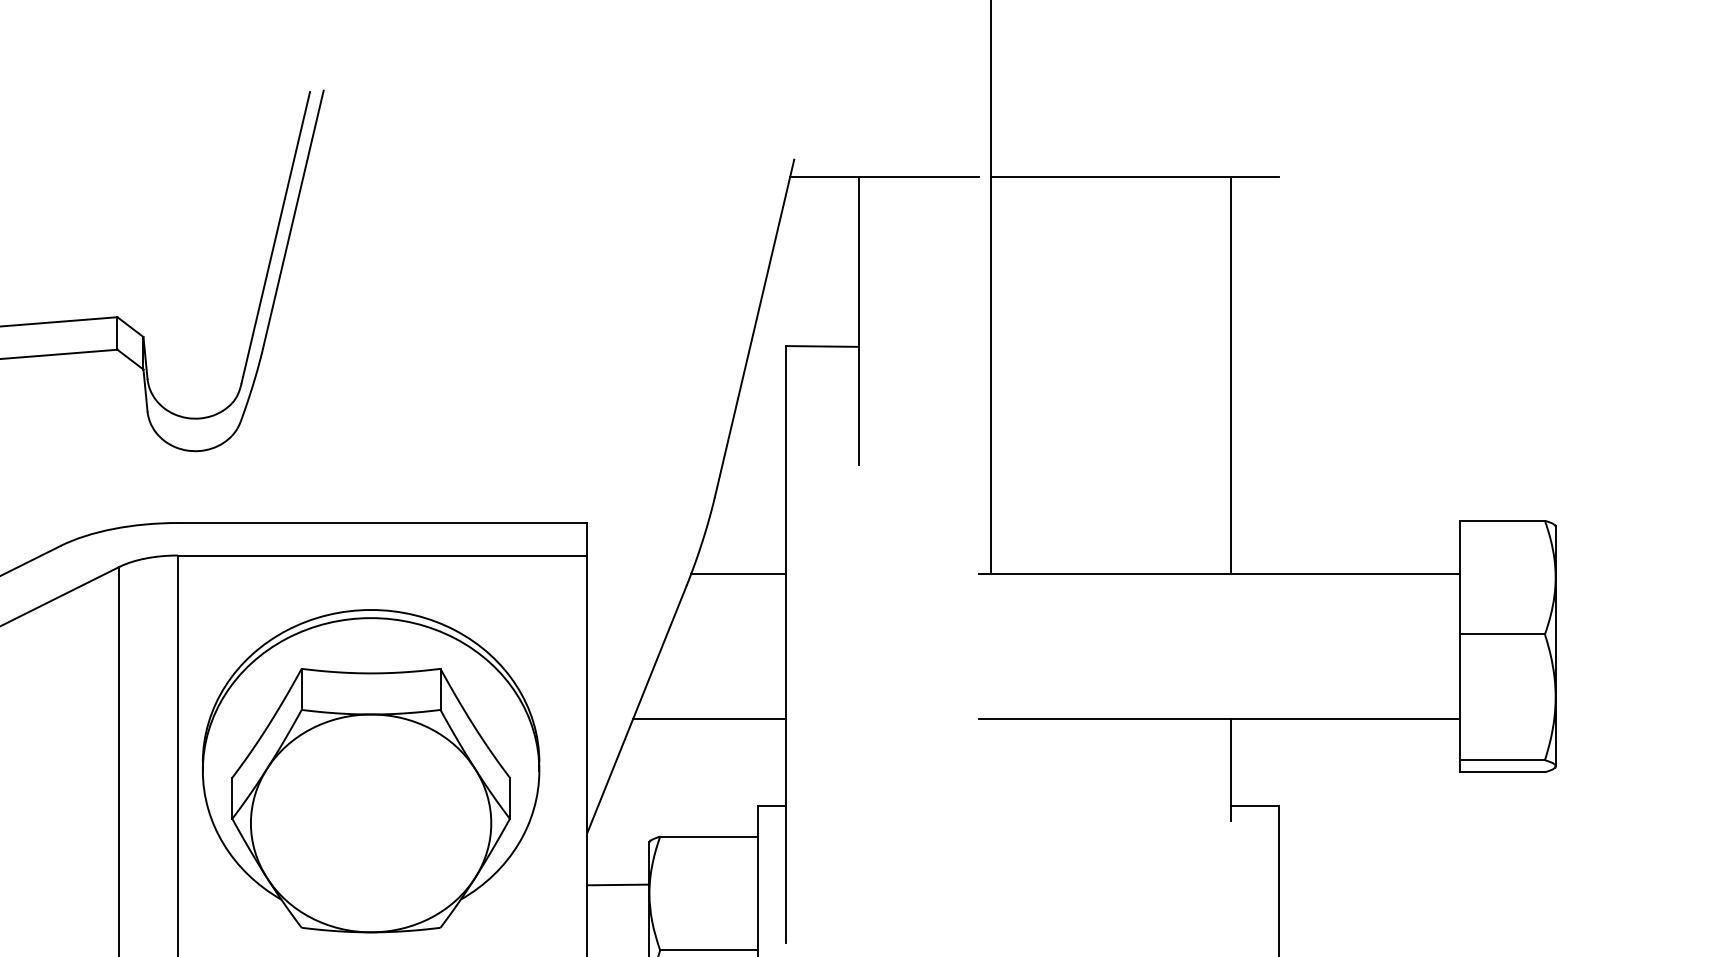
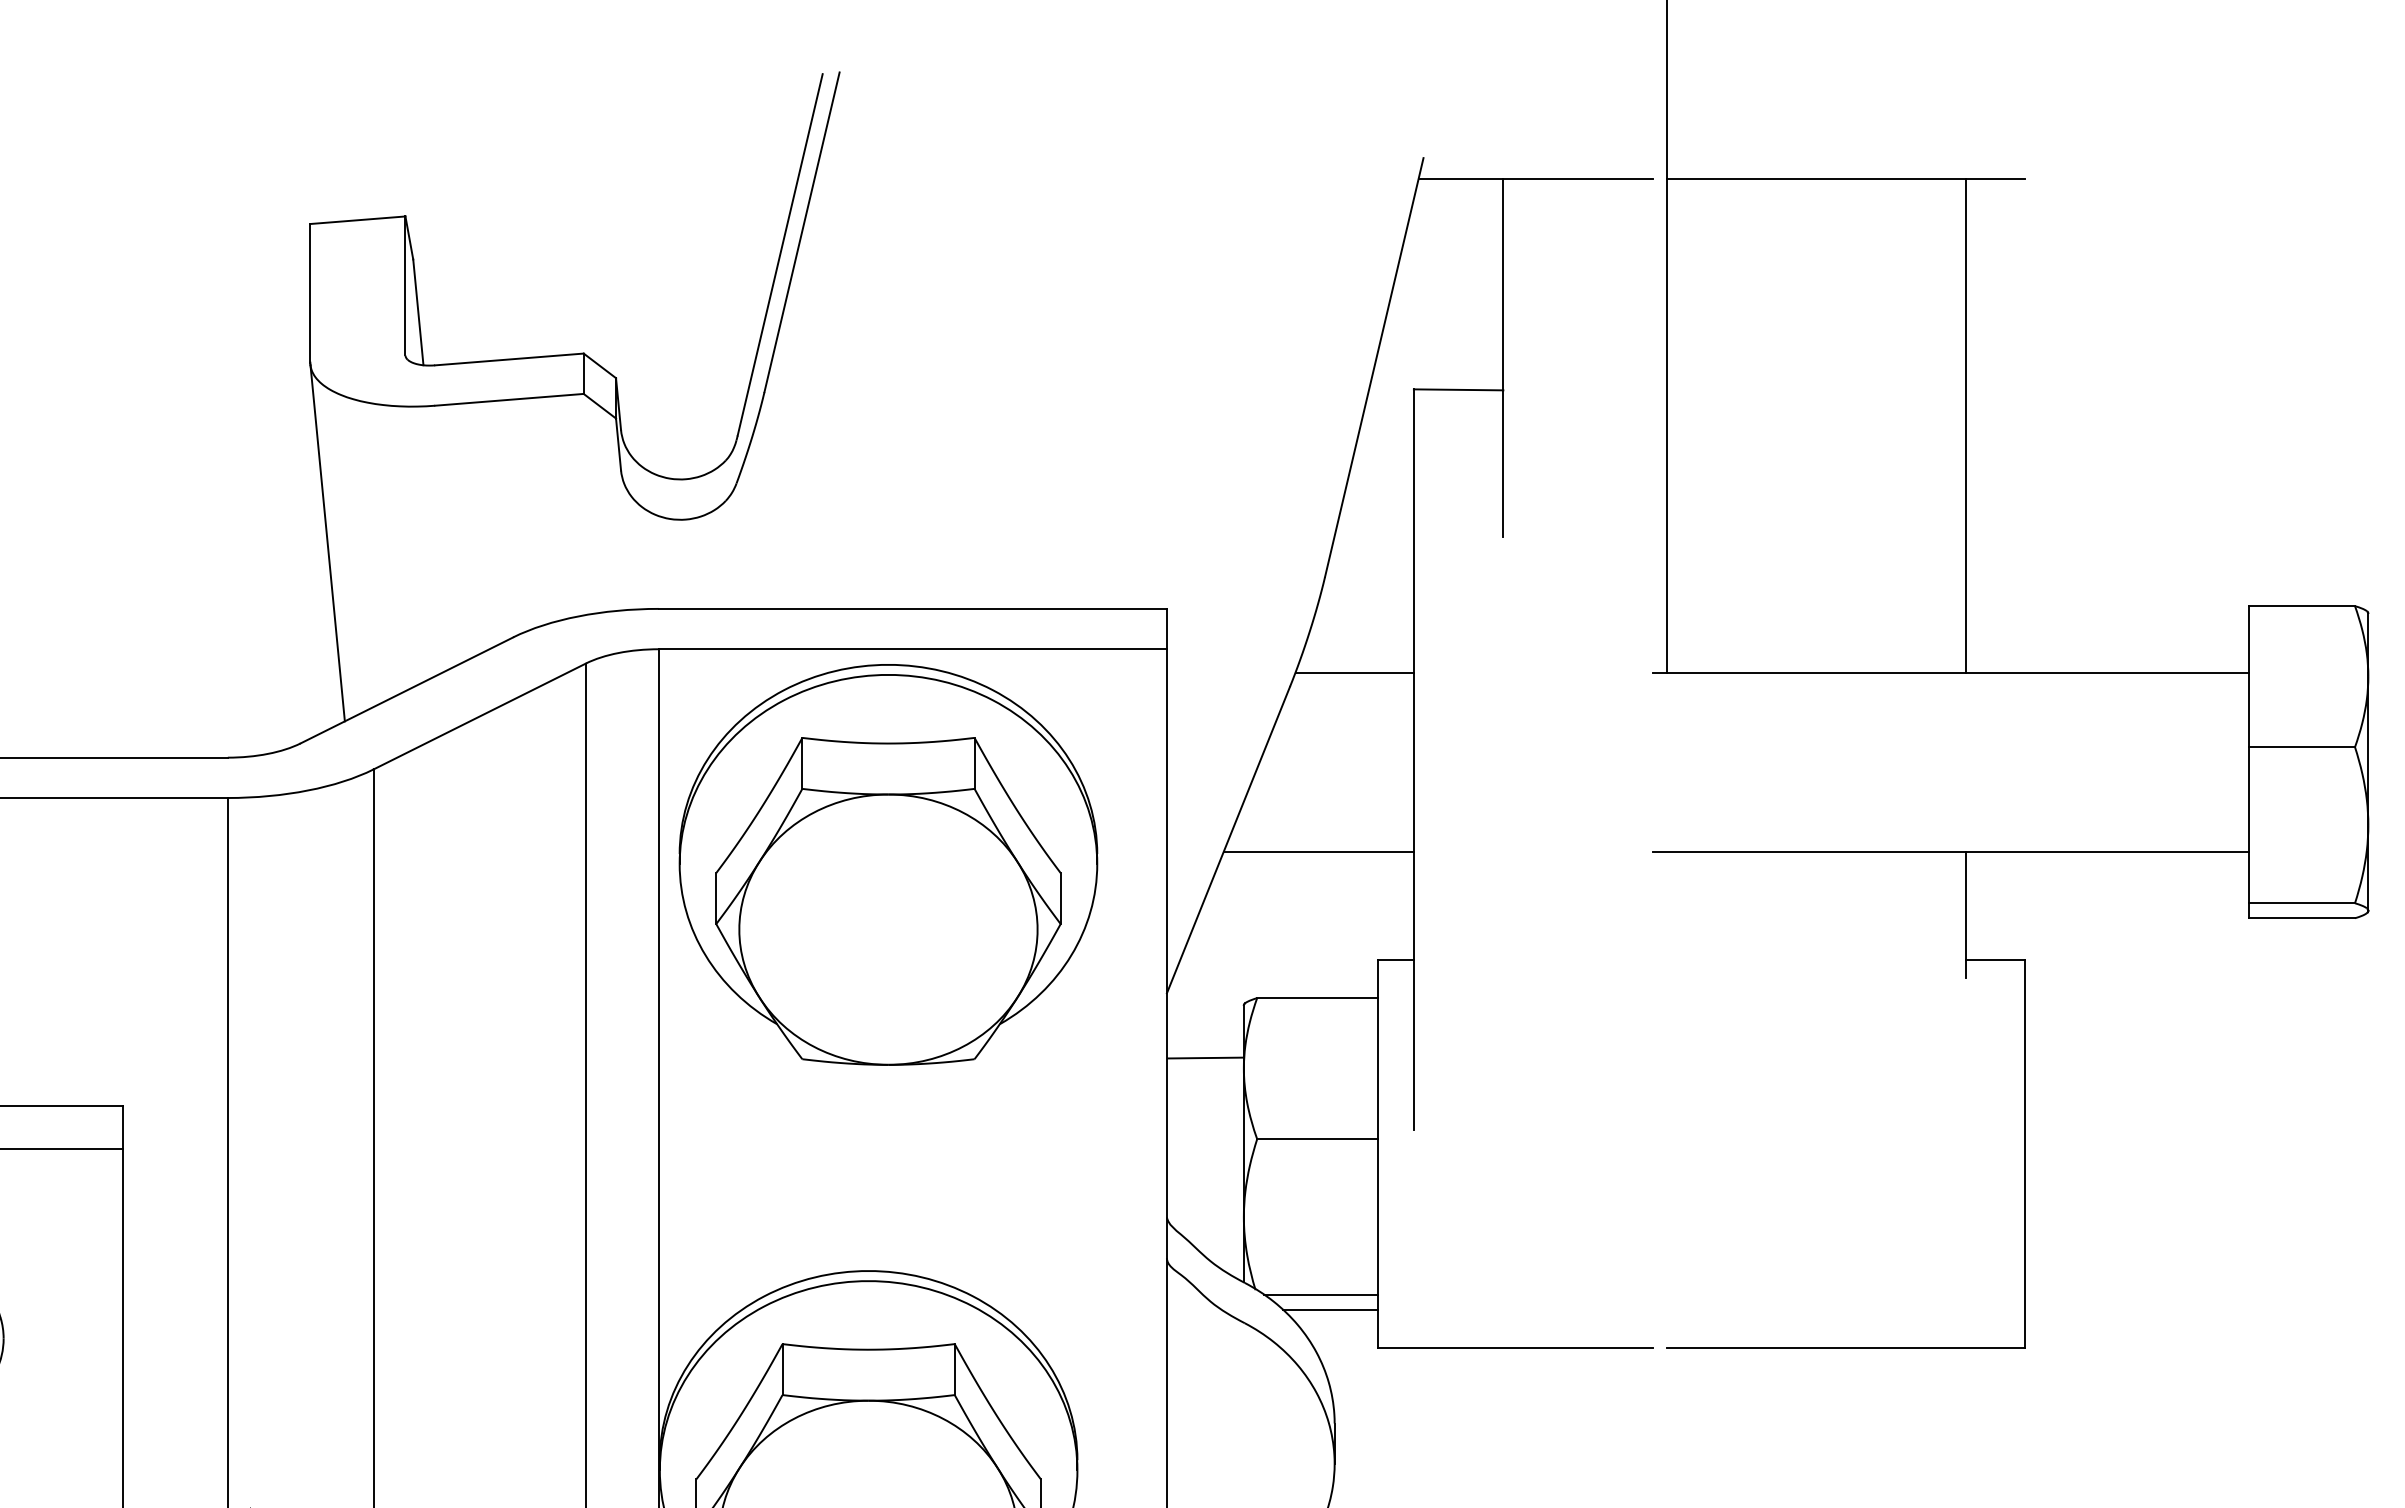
part: (371, 770) -> (888, 864), moved

